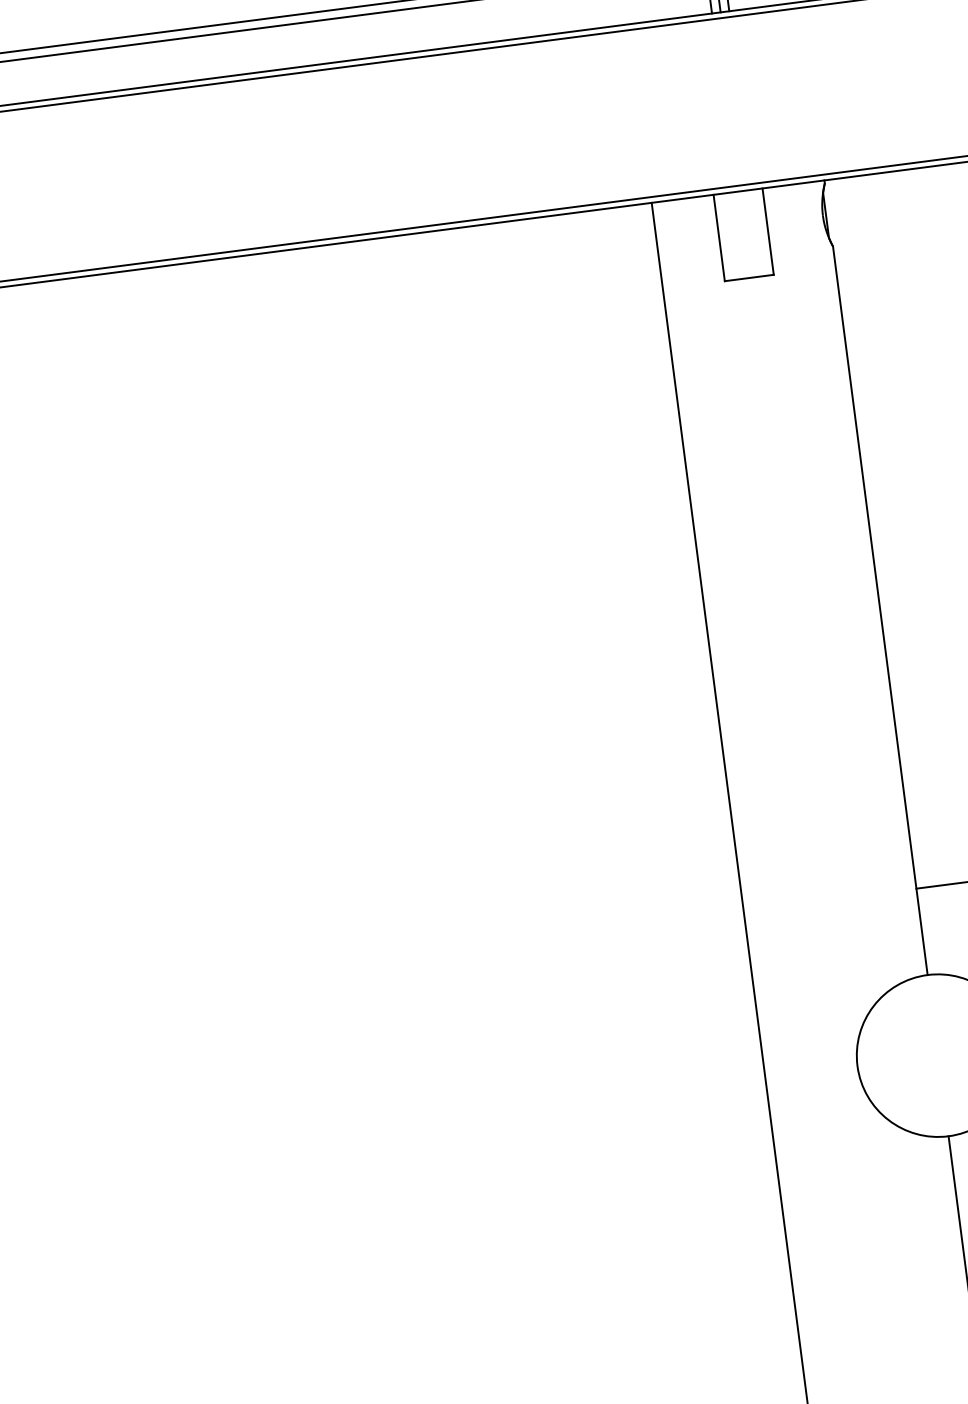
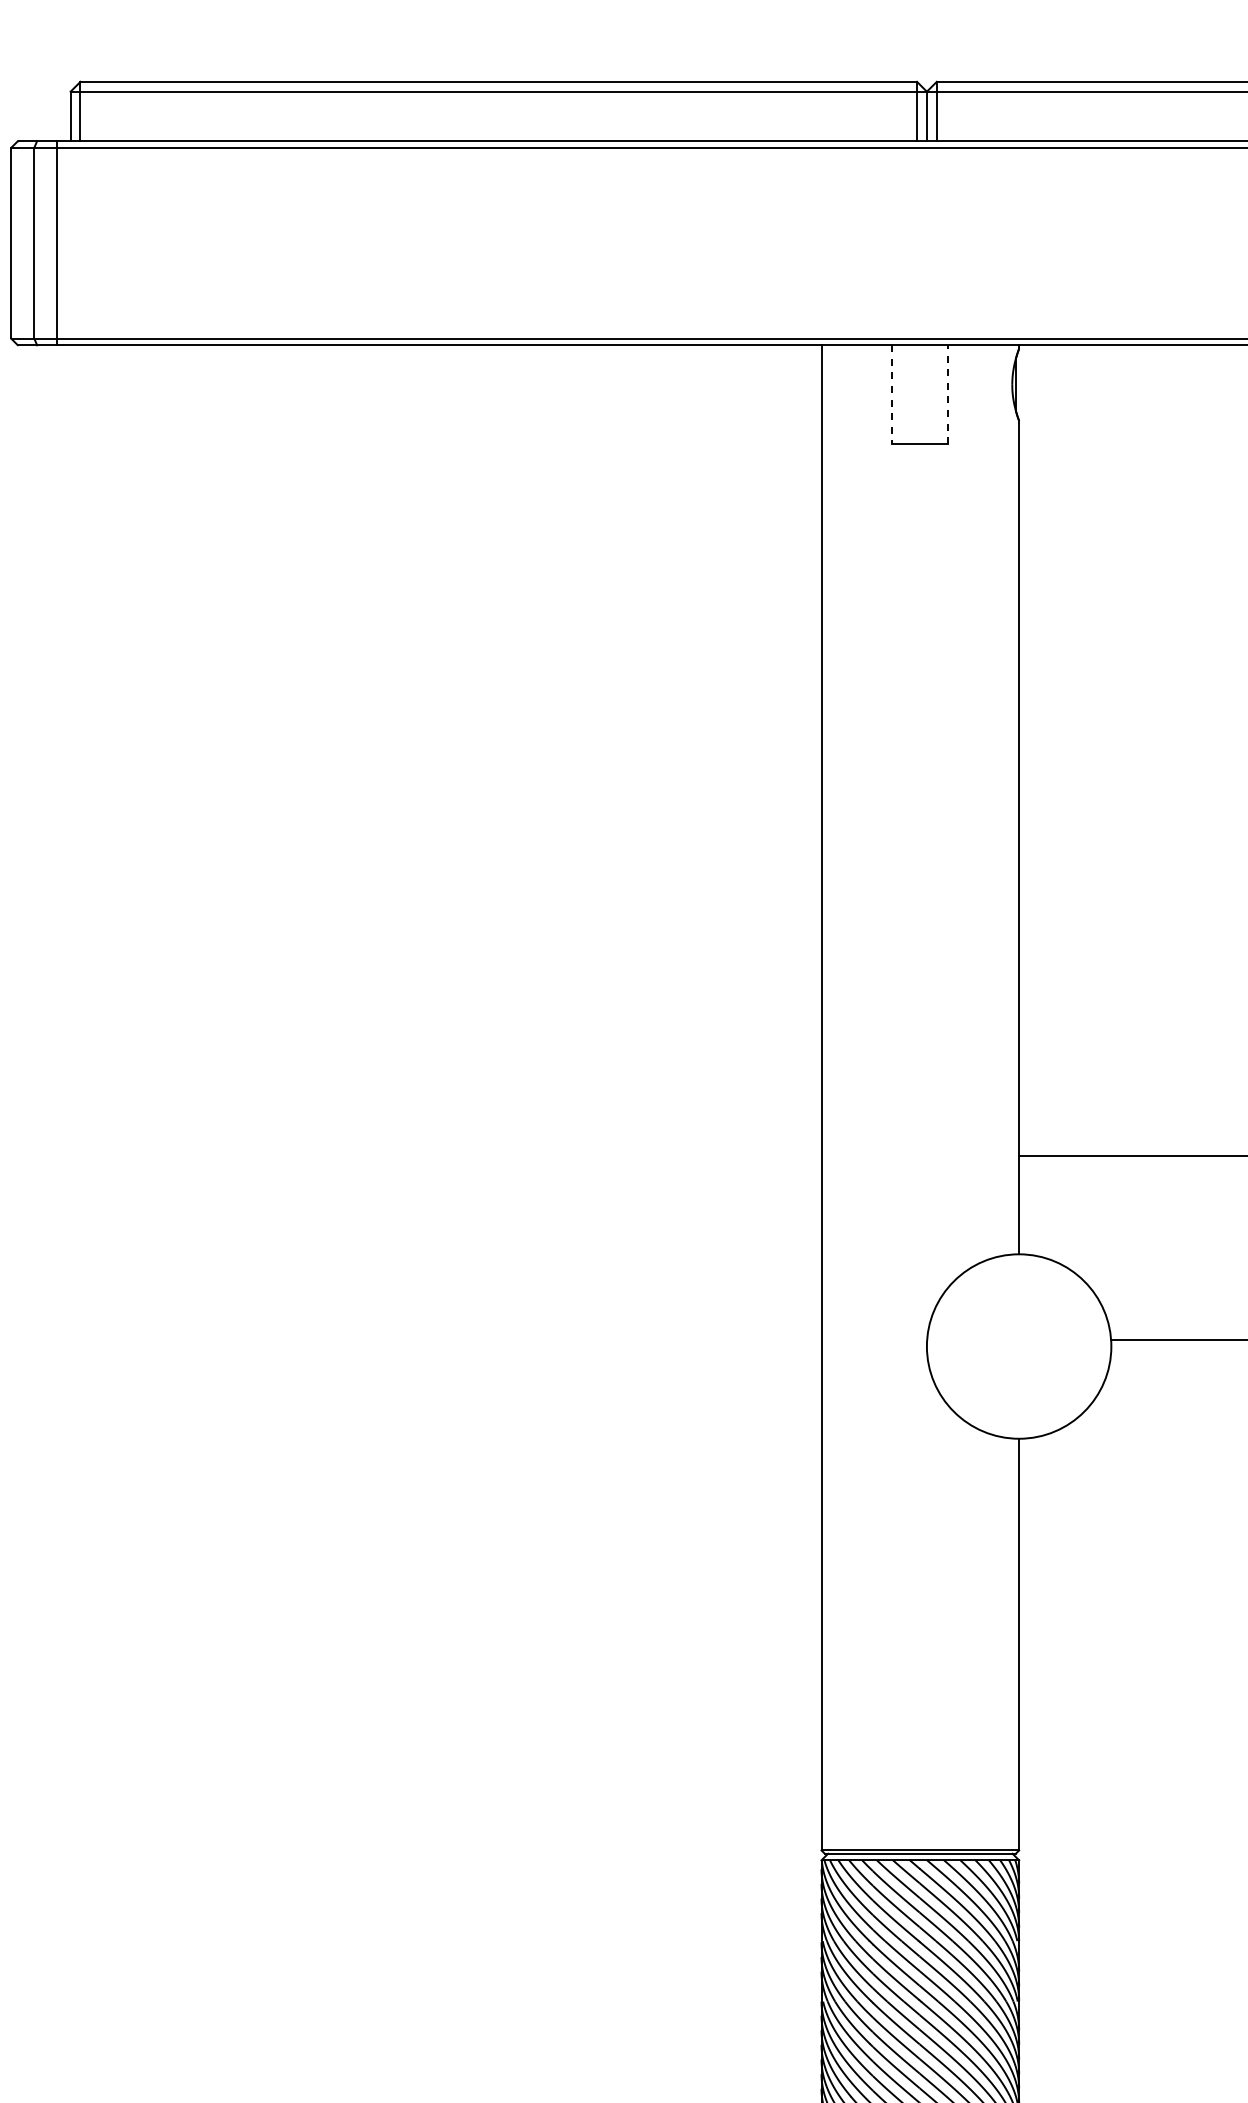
line: (768, 231) -> (948, 394), solid -> dashed
line: (719, 238) -> (892, 395), solid -> dashed

